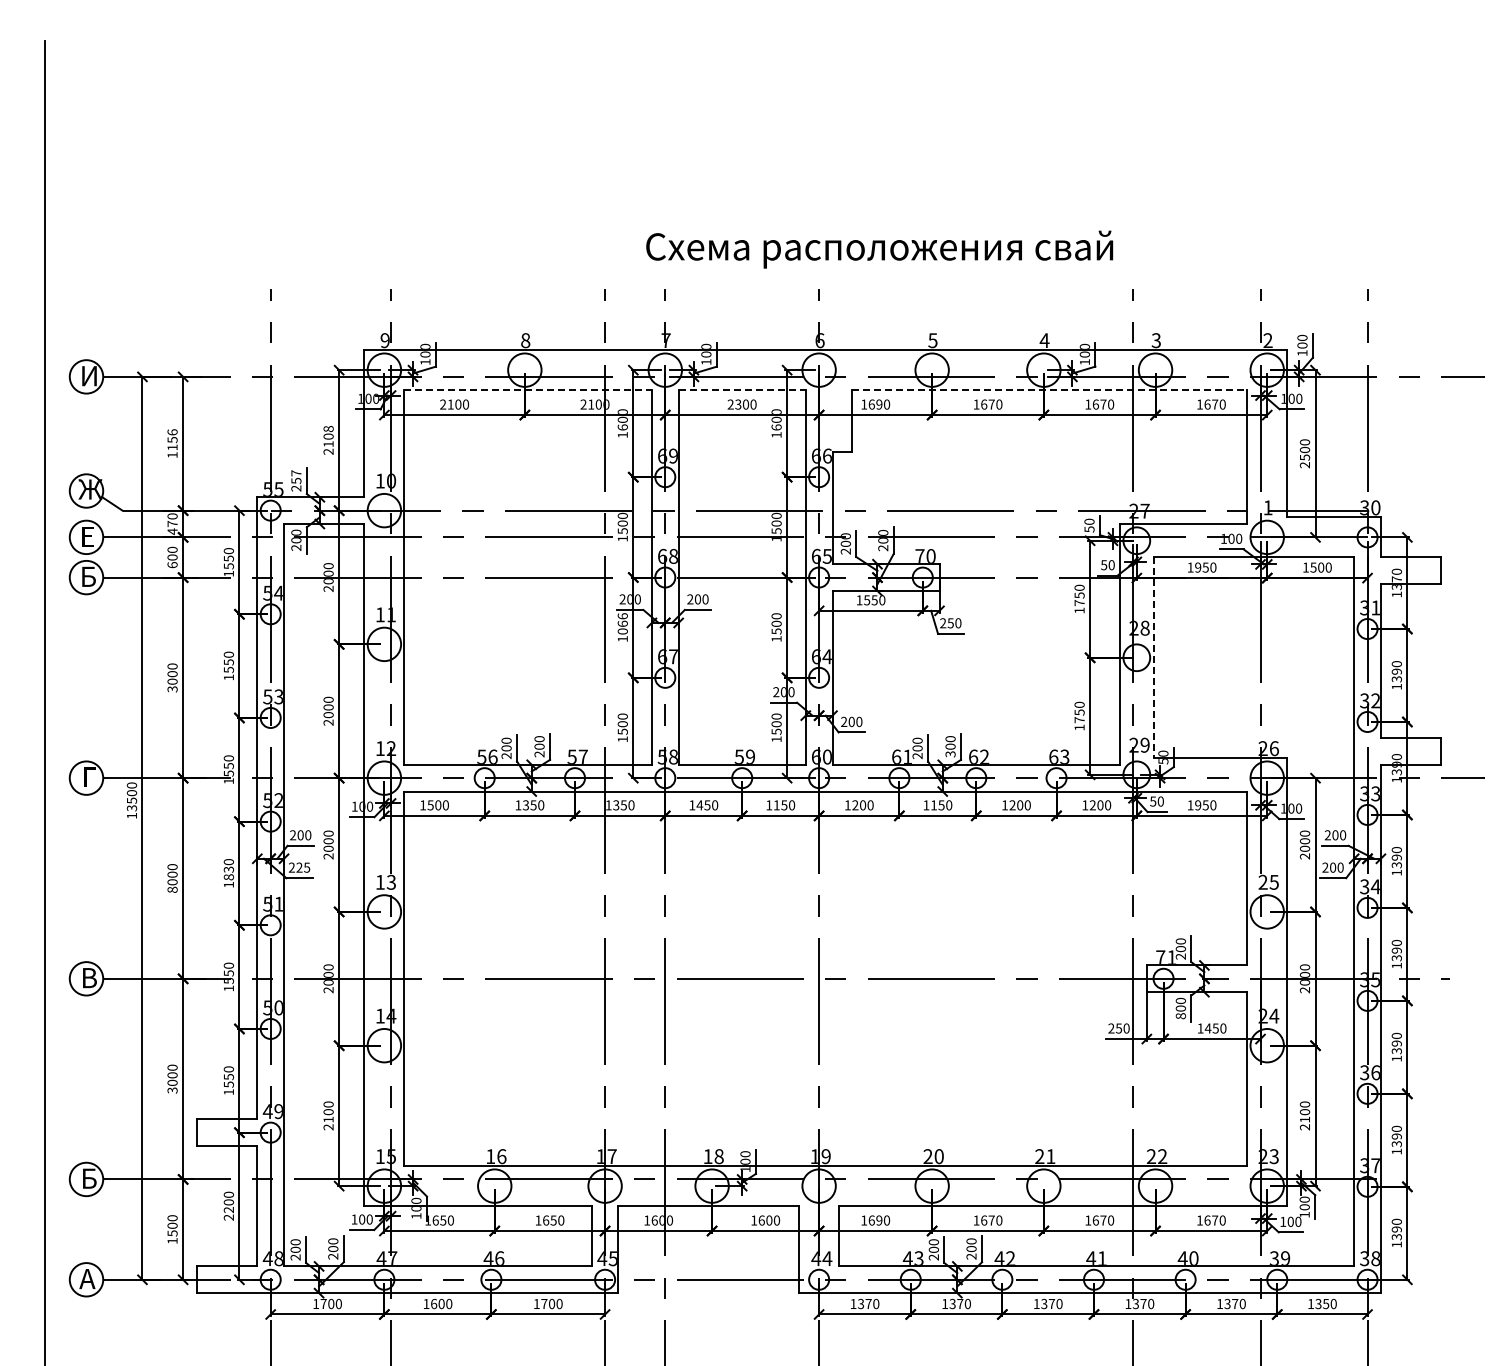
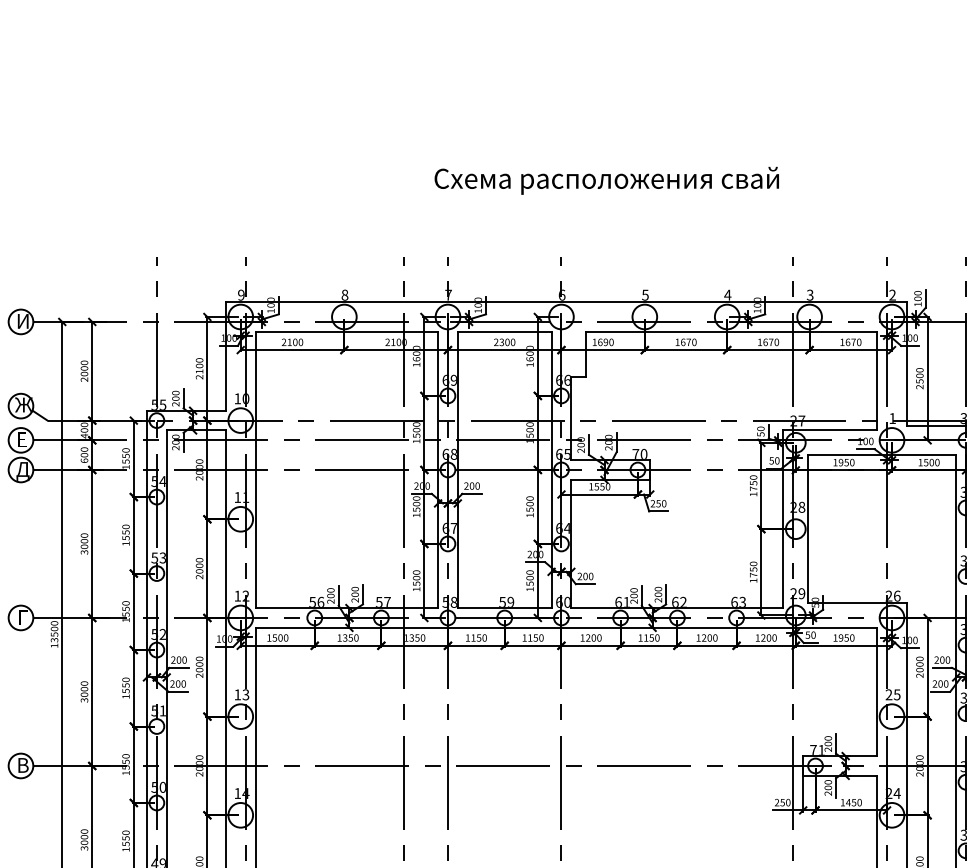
text: (879, 249) -> (606, 180), moved
line: (528, 390) -> (347, 331), dashed -> solid
line: (742, 390) -> (504, 331), dashed -> solid
line: (1049, 390) -> (731, 331), dashed -> solid
text: (328, 428) -> (199, 360), 2108 -> 2100
text: (172, 443) -> (84, 371), 1156 -> 2000
text: (296, 477) -> (175, 396), 257 -> 200
text: (172, 524) -> (84, 430), 470 -> 400
text: (89, 579) -> (23, 471), Б -> Д
text: (622, 623) -> (416, 503), 1066 -> 1500
line: (1153, 658) -> (808, 529), dashed -> solid
text: (950, 754) -> (658, 600), 300 -> 200
text: (699, 805) -> (473, 638), 1450 -> 1150
text: (303, 867) -> (181, 683), 225 -> 200
text: (228, 873) -> (125, 688), 1830 -> 1550
text: (172, 889) -> (84, 700), 8000 -> 3000
text: (1180, 1016) -> (828, 793), 800 -> 200

